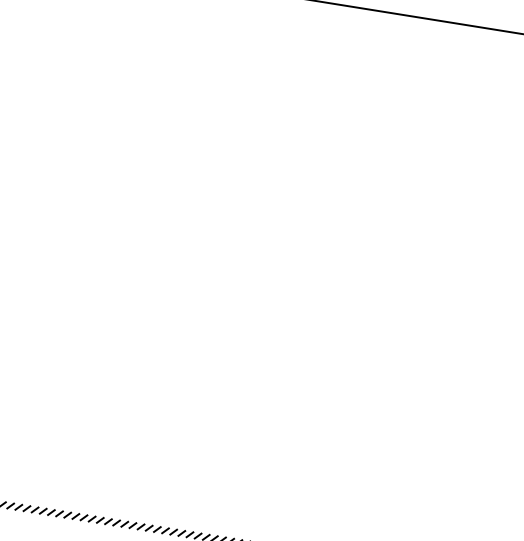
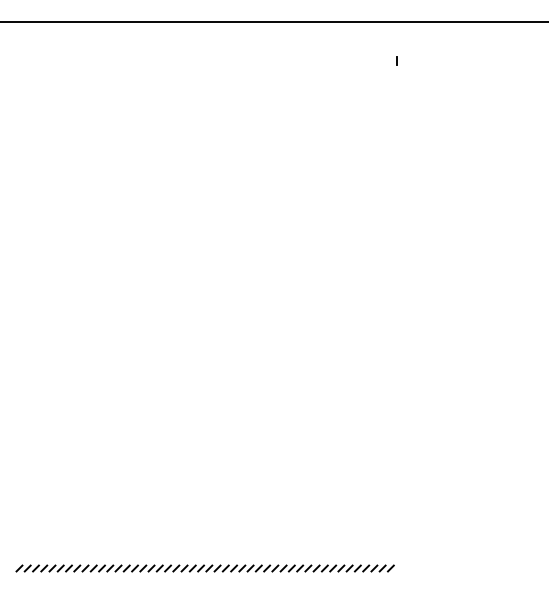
line: (381, 50) -> (396, 60), added

